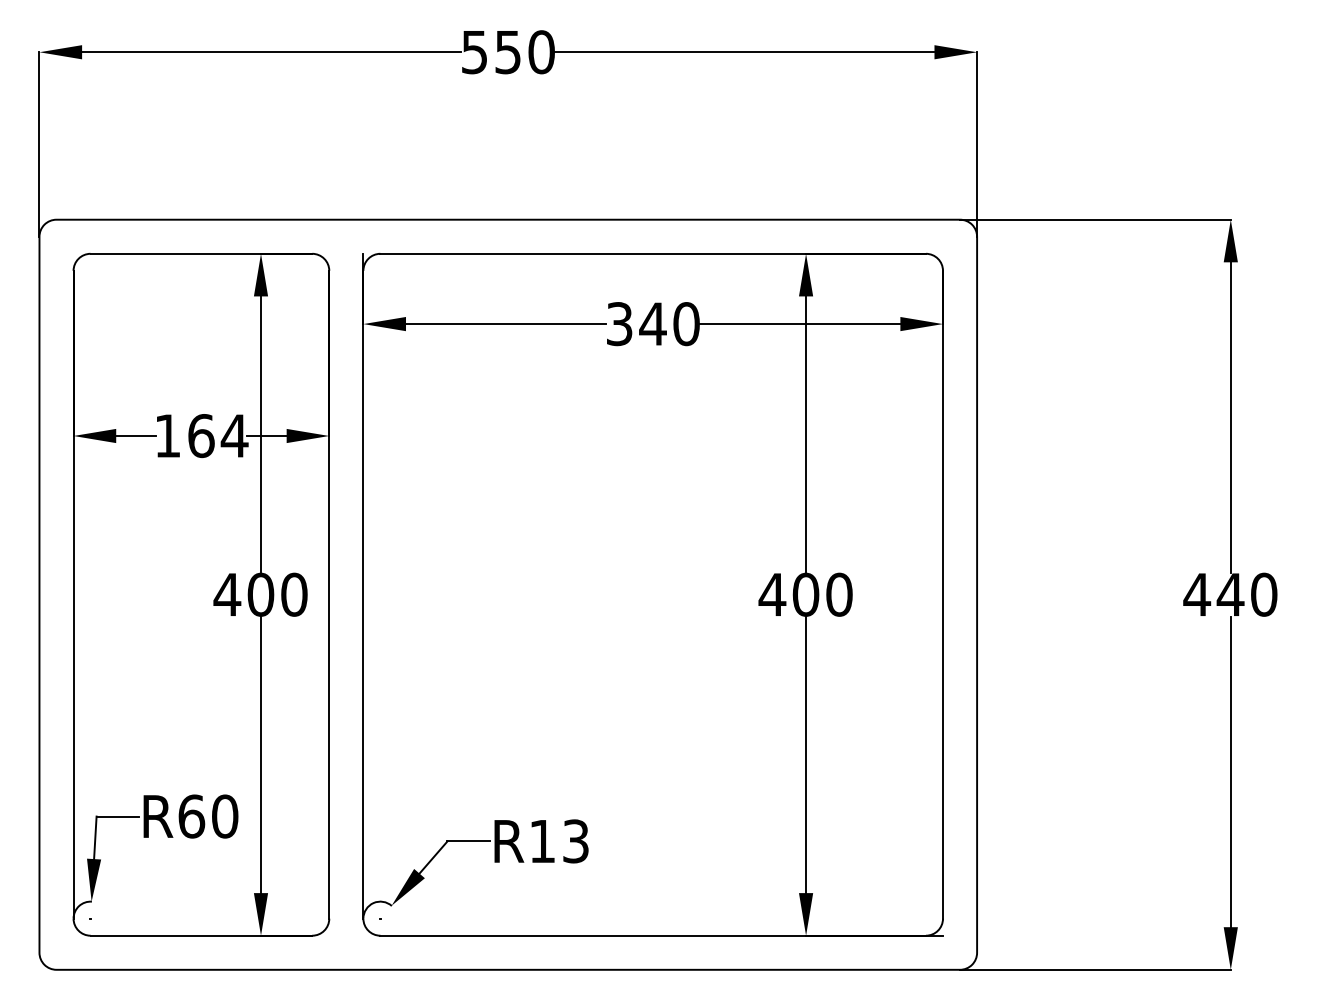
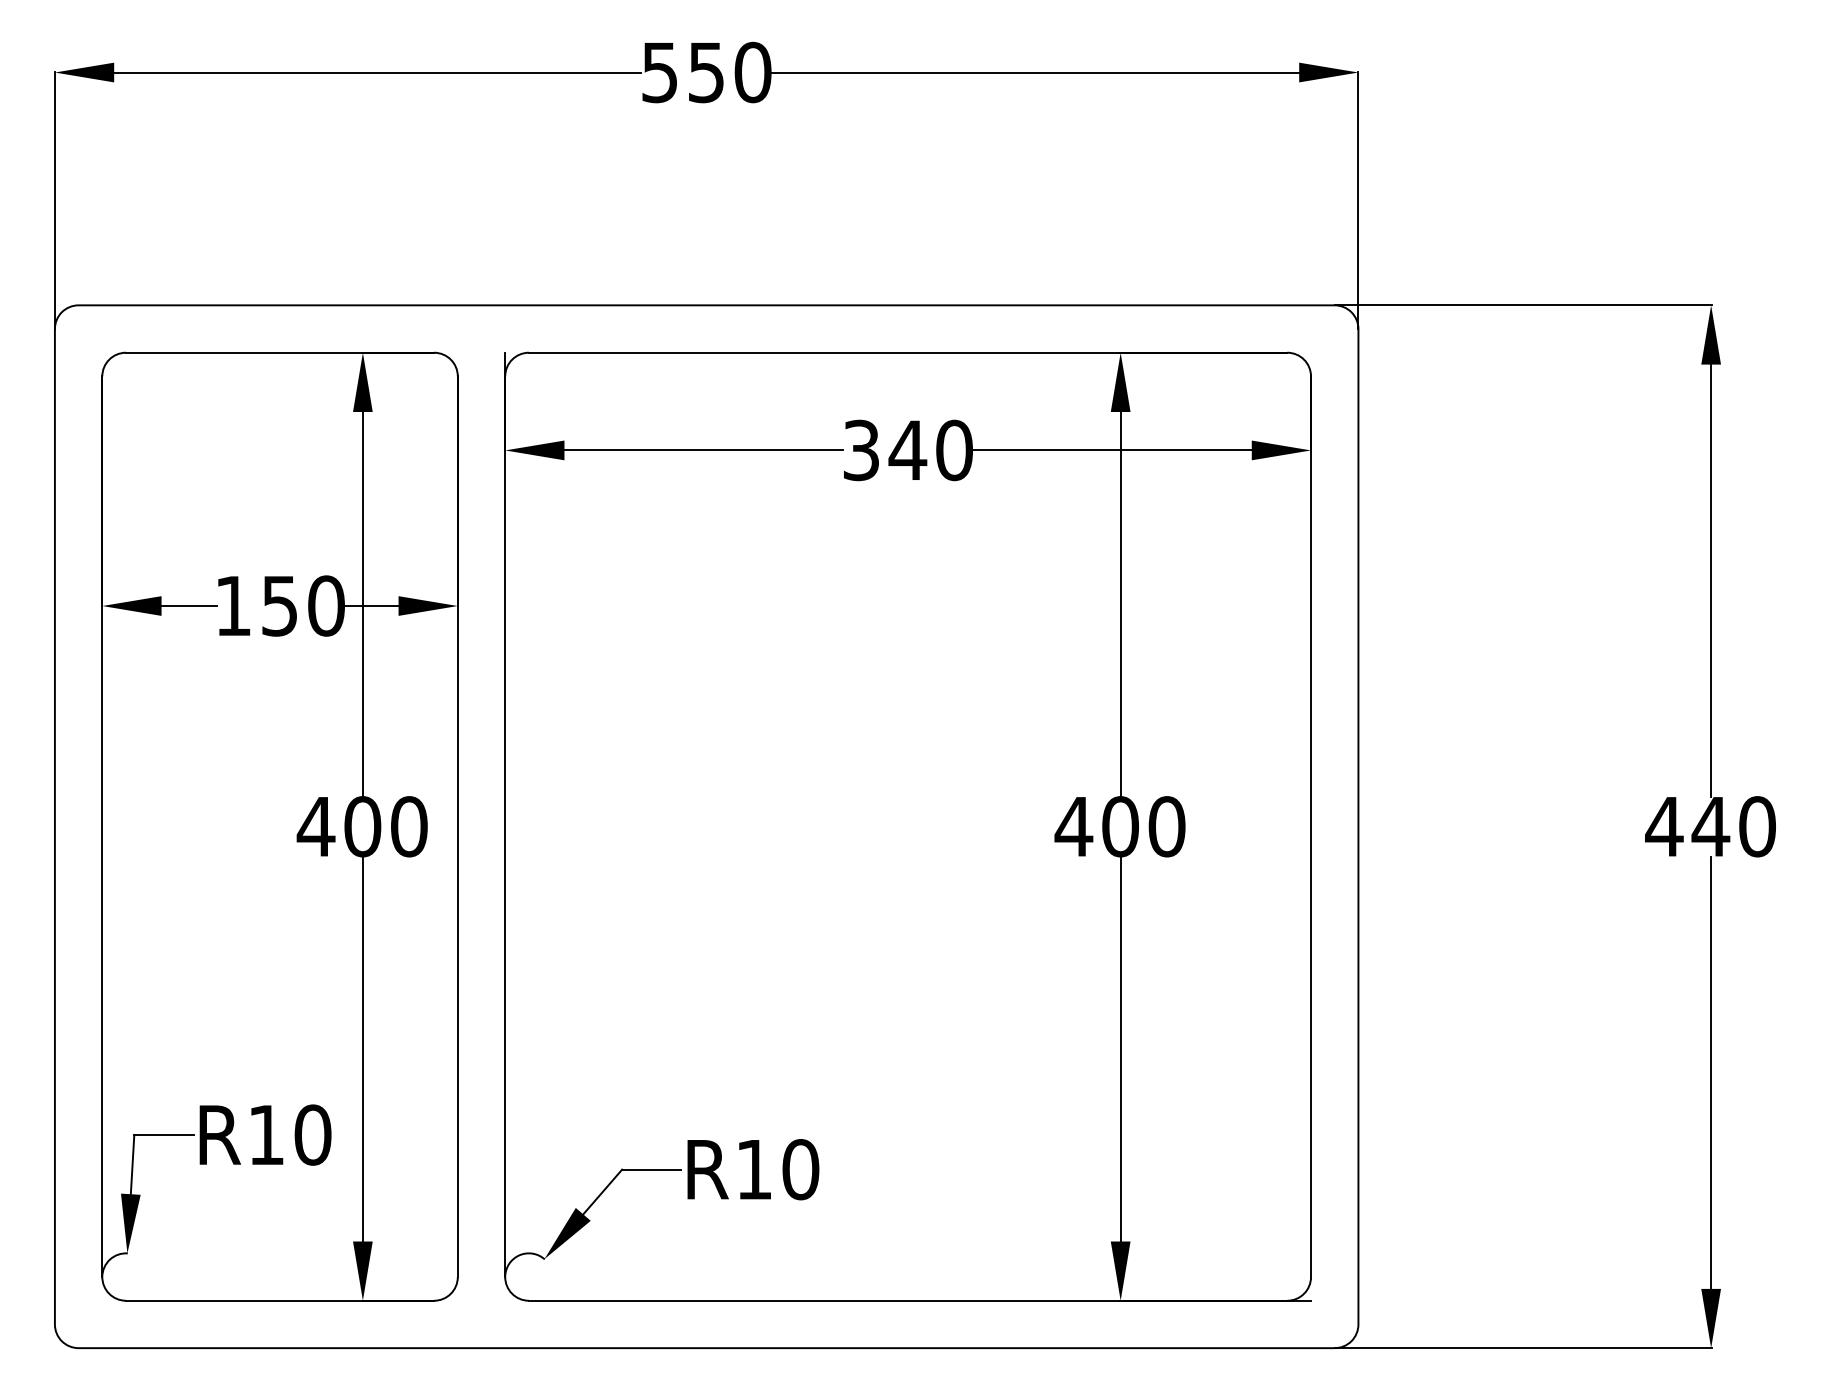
text: (218, 435) -> (303, 605), 164 -> 150
text: (191, 816) -> (266, 1134), R60 -> R10
text: (575, 841) -> (800, 1169), R13 -> R10

